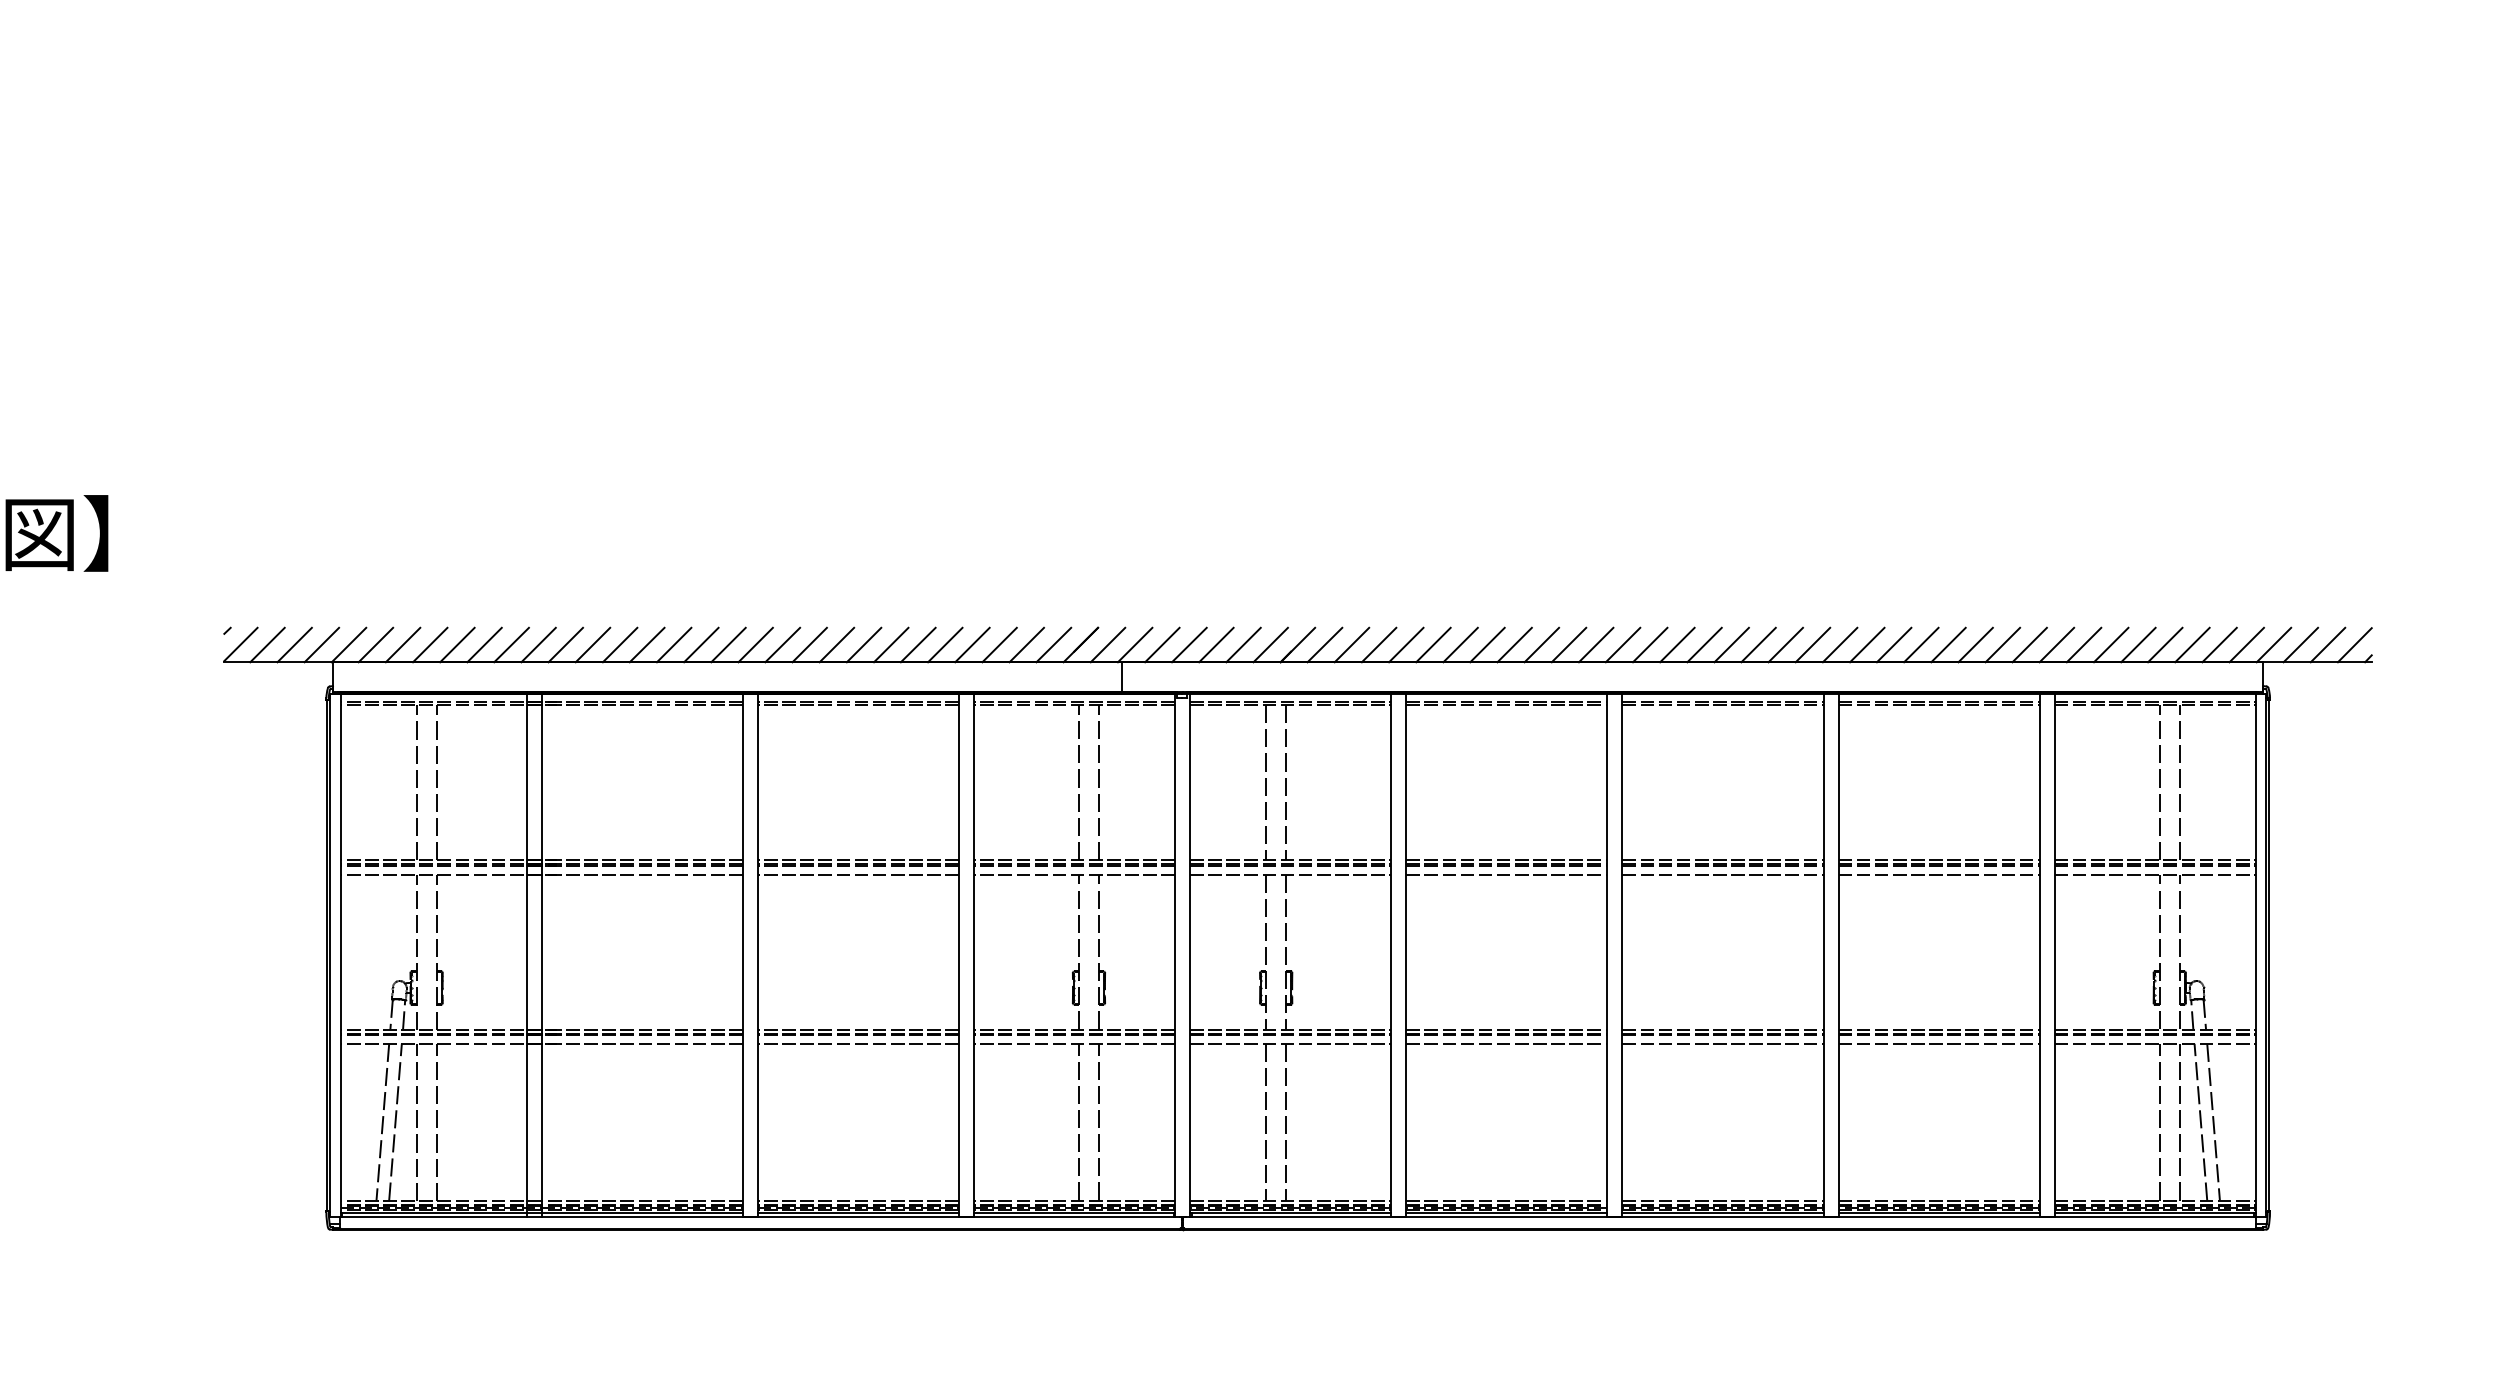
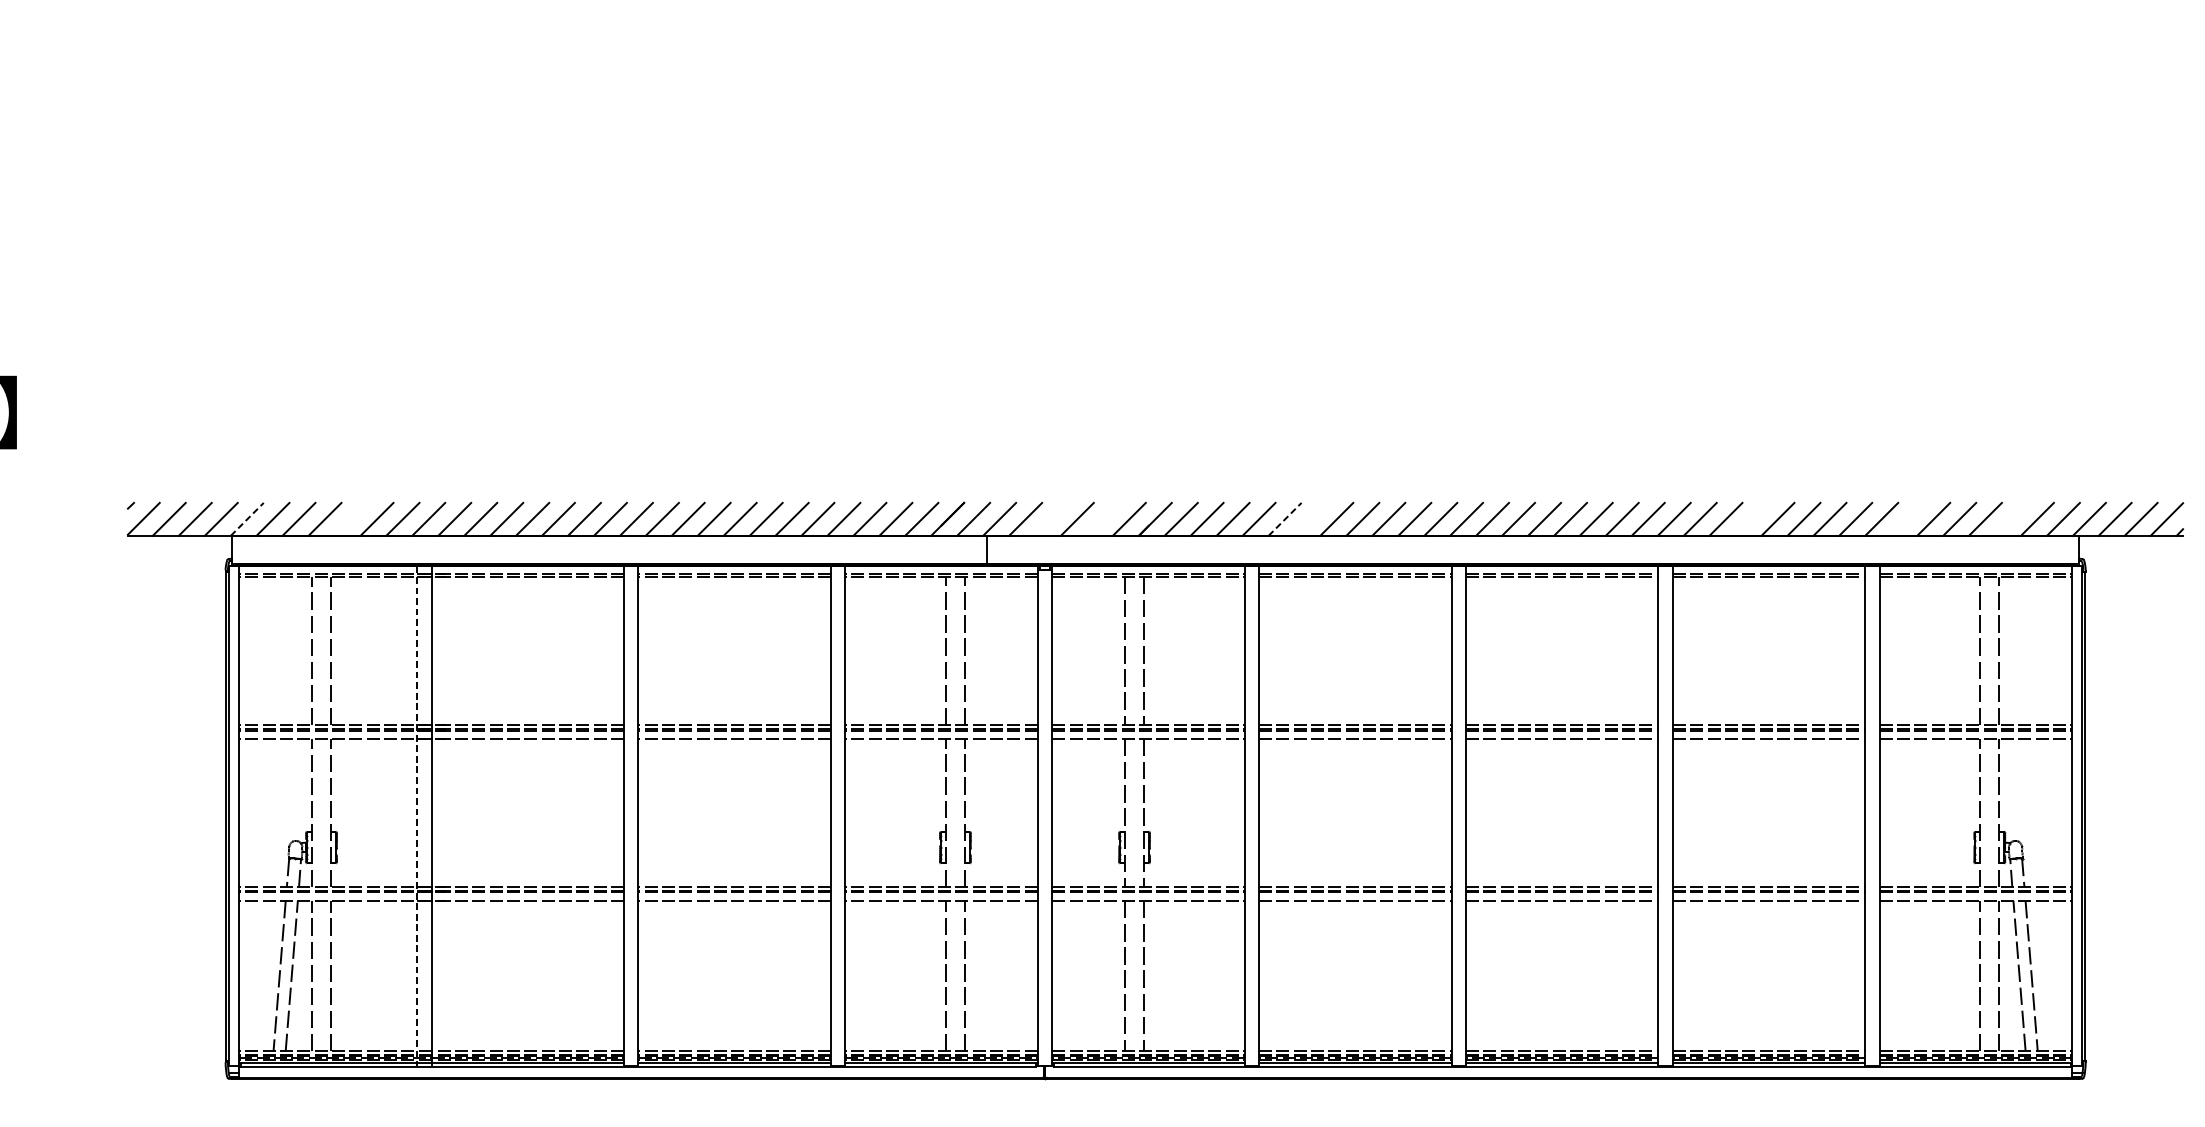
line: (349, 644) -> (247, 518), solid -> dashed
line: (457, 644) -> (351, 518), removed
line: (1189, 644) -> (1051, 518), removed
line: (1243, 644) -> (1103, 518), removed
line: (1433, 644) -> (1285, 518), solid -> dashed
line: (1460, 644) -> (1310, 518), removed
line: (1921, 644) -> (1752, 518), removed
line: (2083, 644) -> (1907, 518), removed
line: (2192, 644) -> (2011, 518), removed
line: (526, 955) -> (417, 816), solid -> dashed

